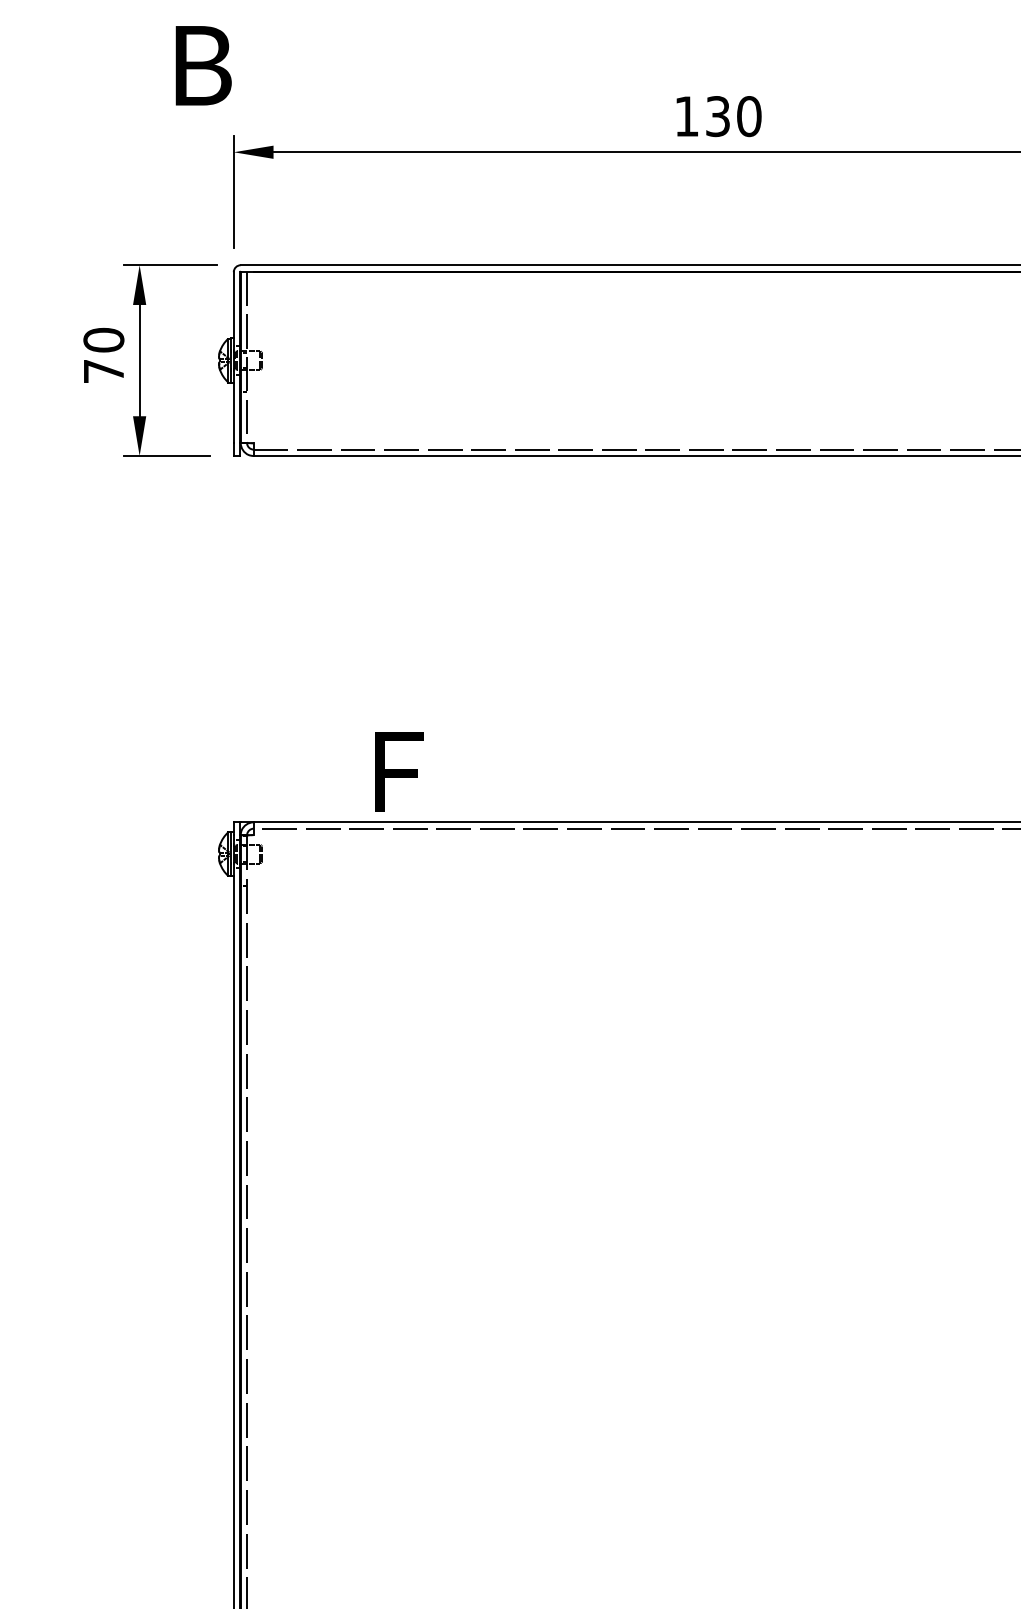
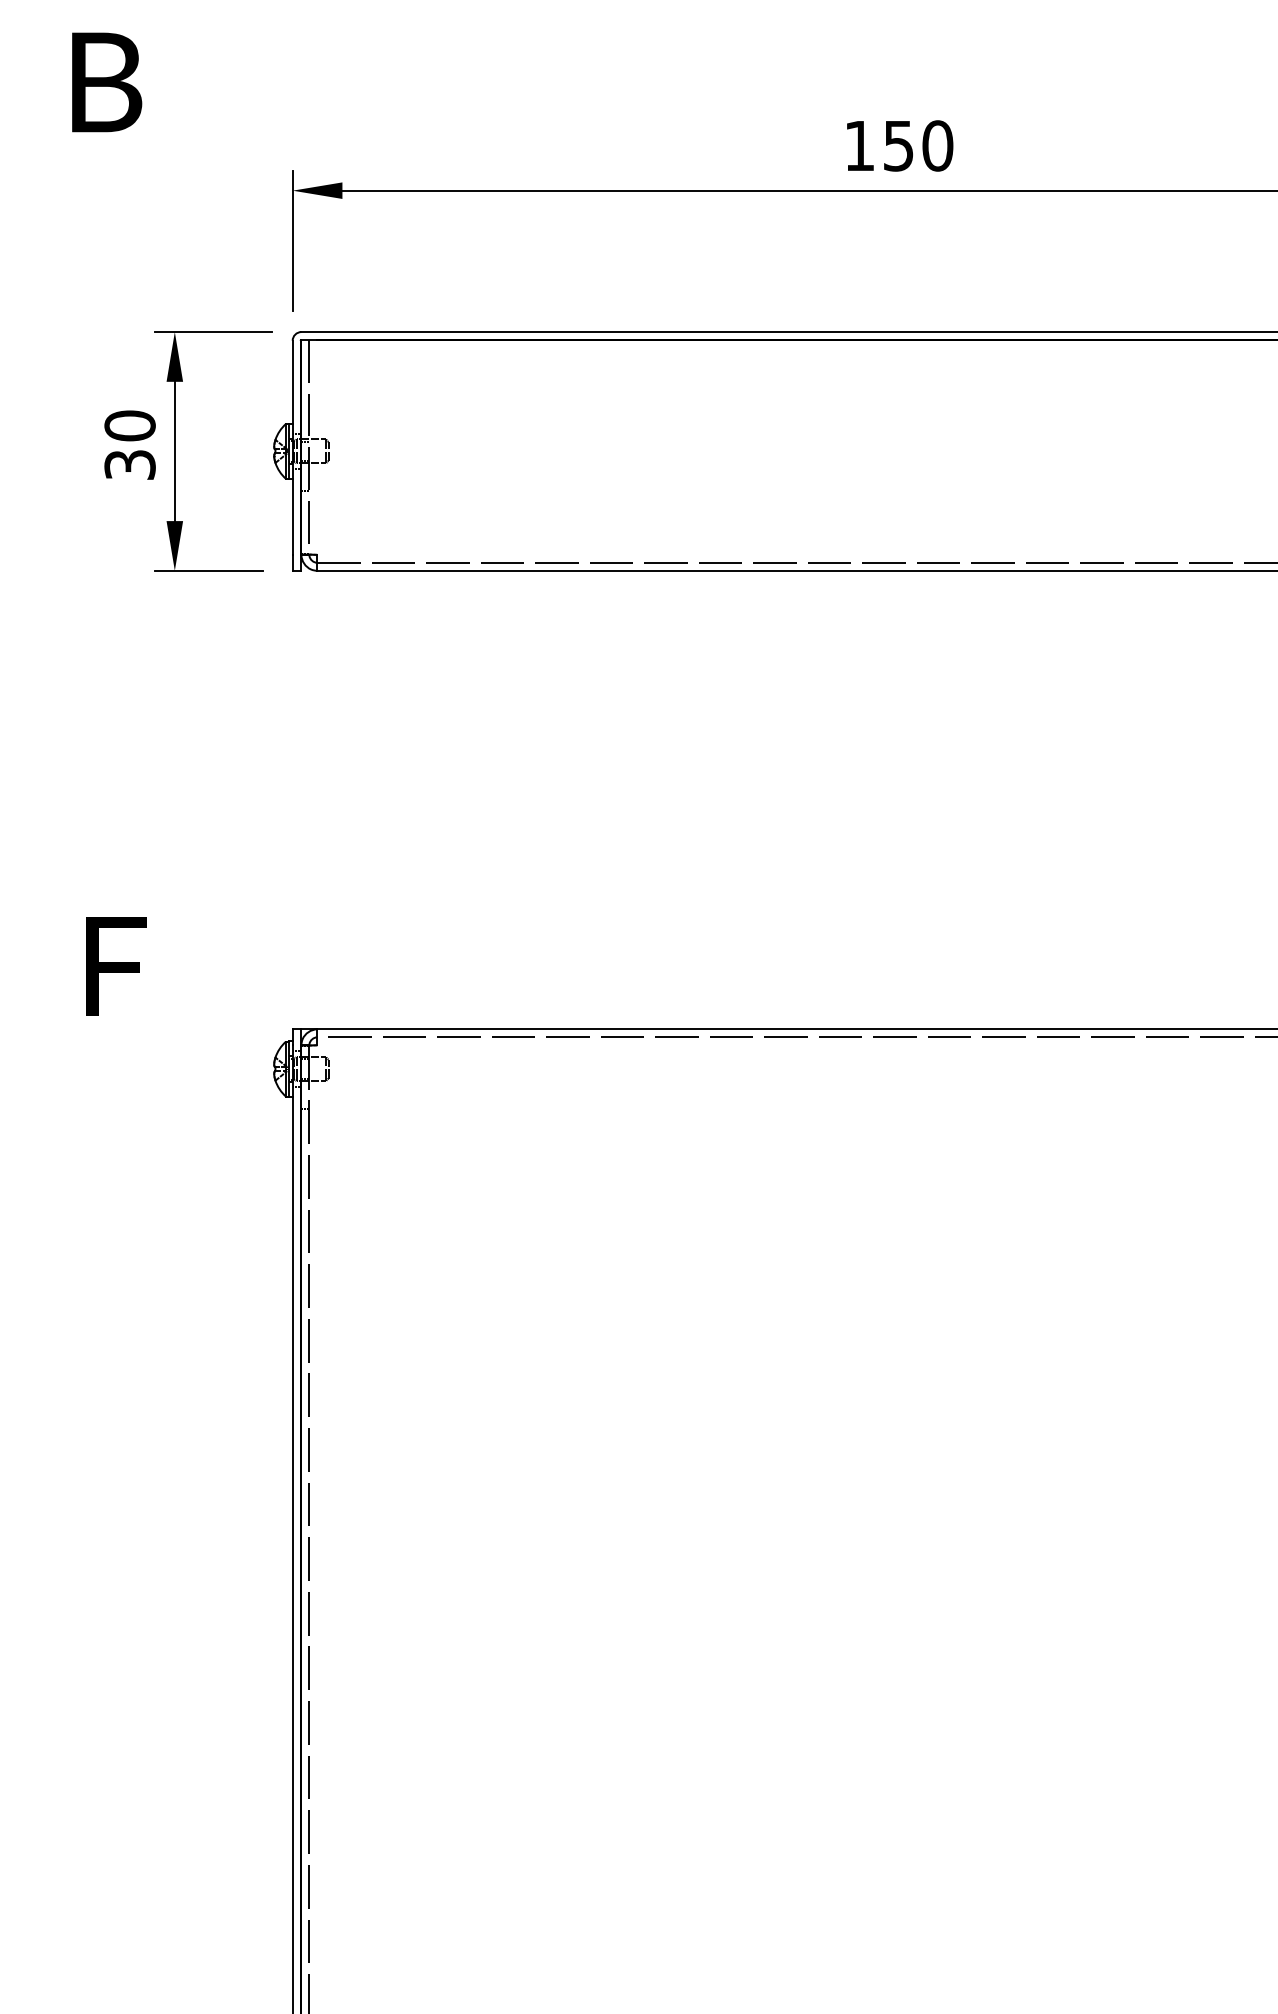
text: (204, 65) -> (107, 82), moved
text: (717, 116) -> (898, 145), 130 -> 150
text: (103, 371) -> (129, 464), 70 -> 30
text: (399, 772) -> (116, 966), moved

